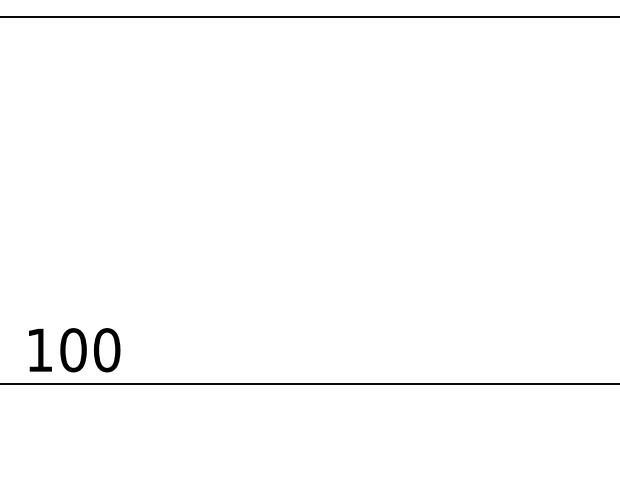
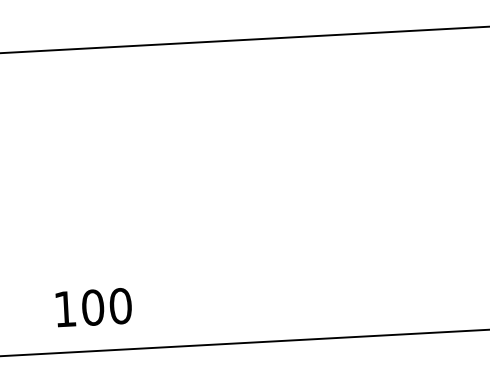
text: (74, 350) -> (93, 307), moved

